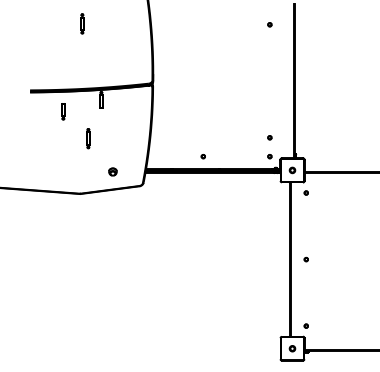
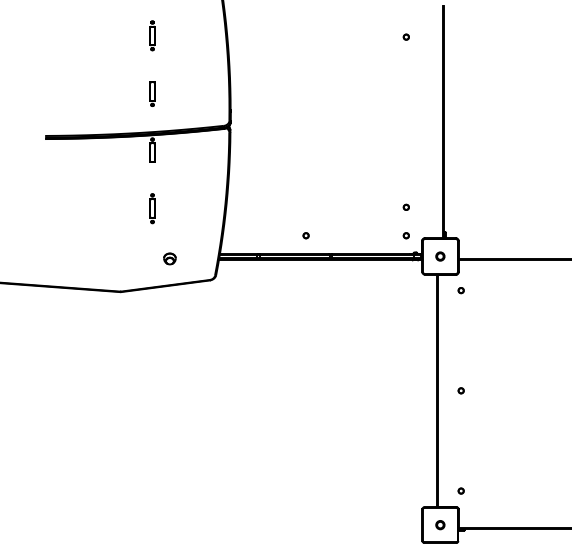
line: (81, 23) -> (151, 35), moved
part: (63, 111) -> (152, 93), moved
line: (87, 138) -> (151, 208), moved

